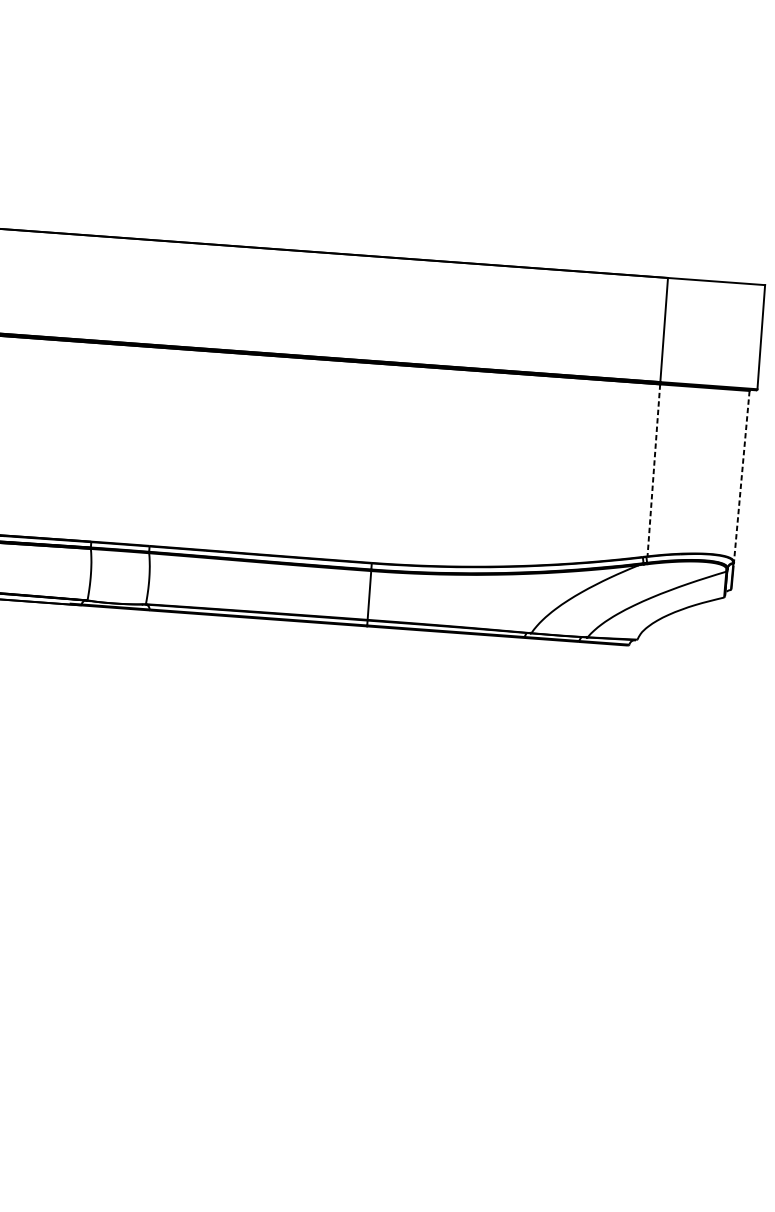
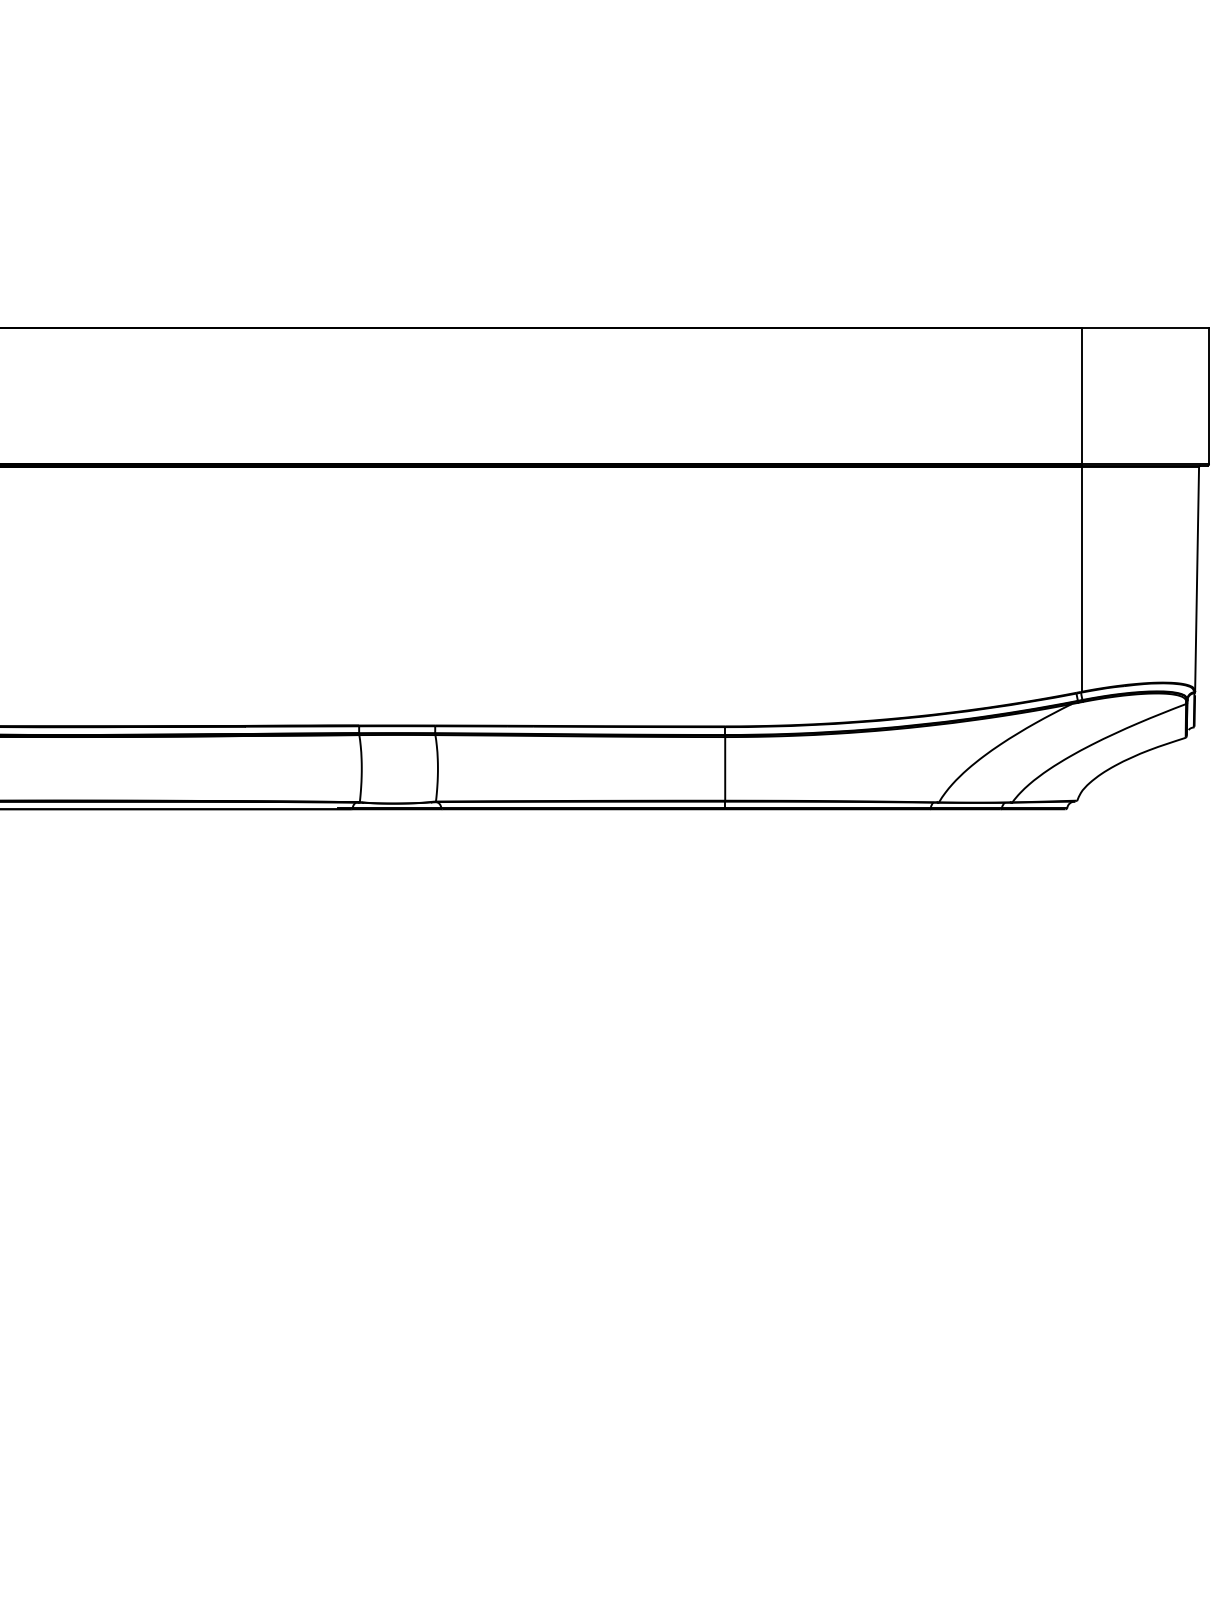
line: (653, 471) -> (1082, 580), dashed -> solid
line: (742, 476) -> (1197, 579), dashed -> solid

